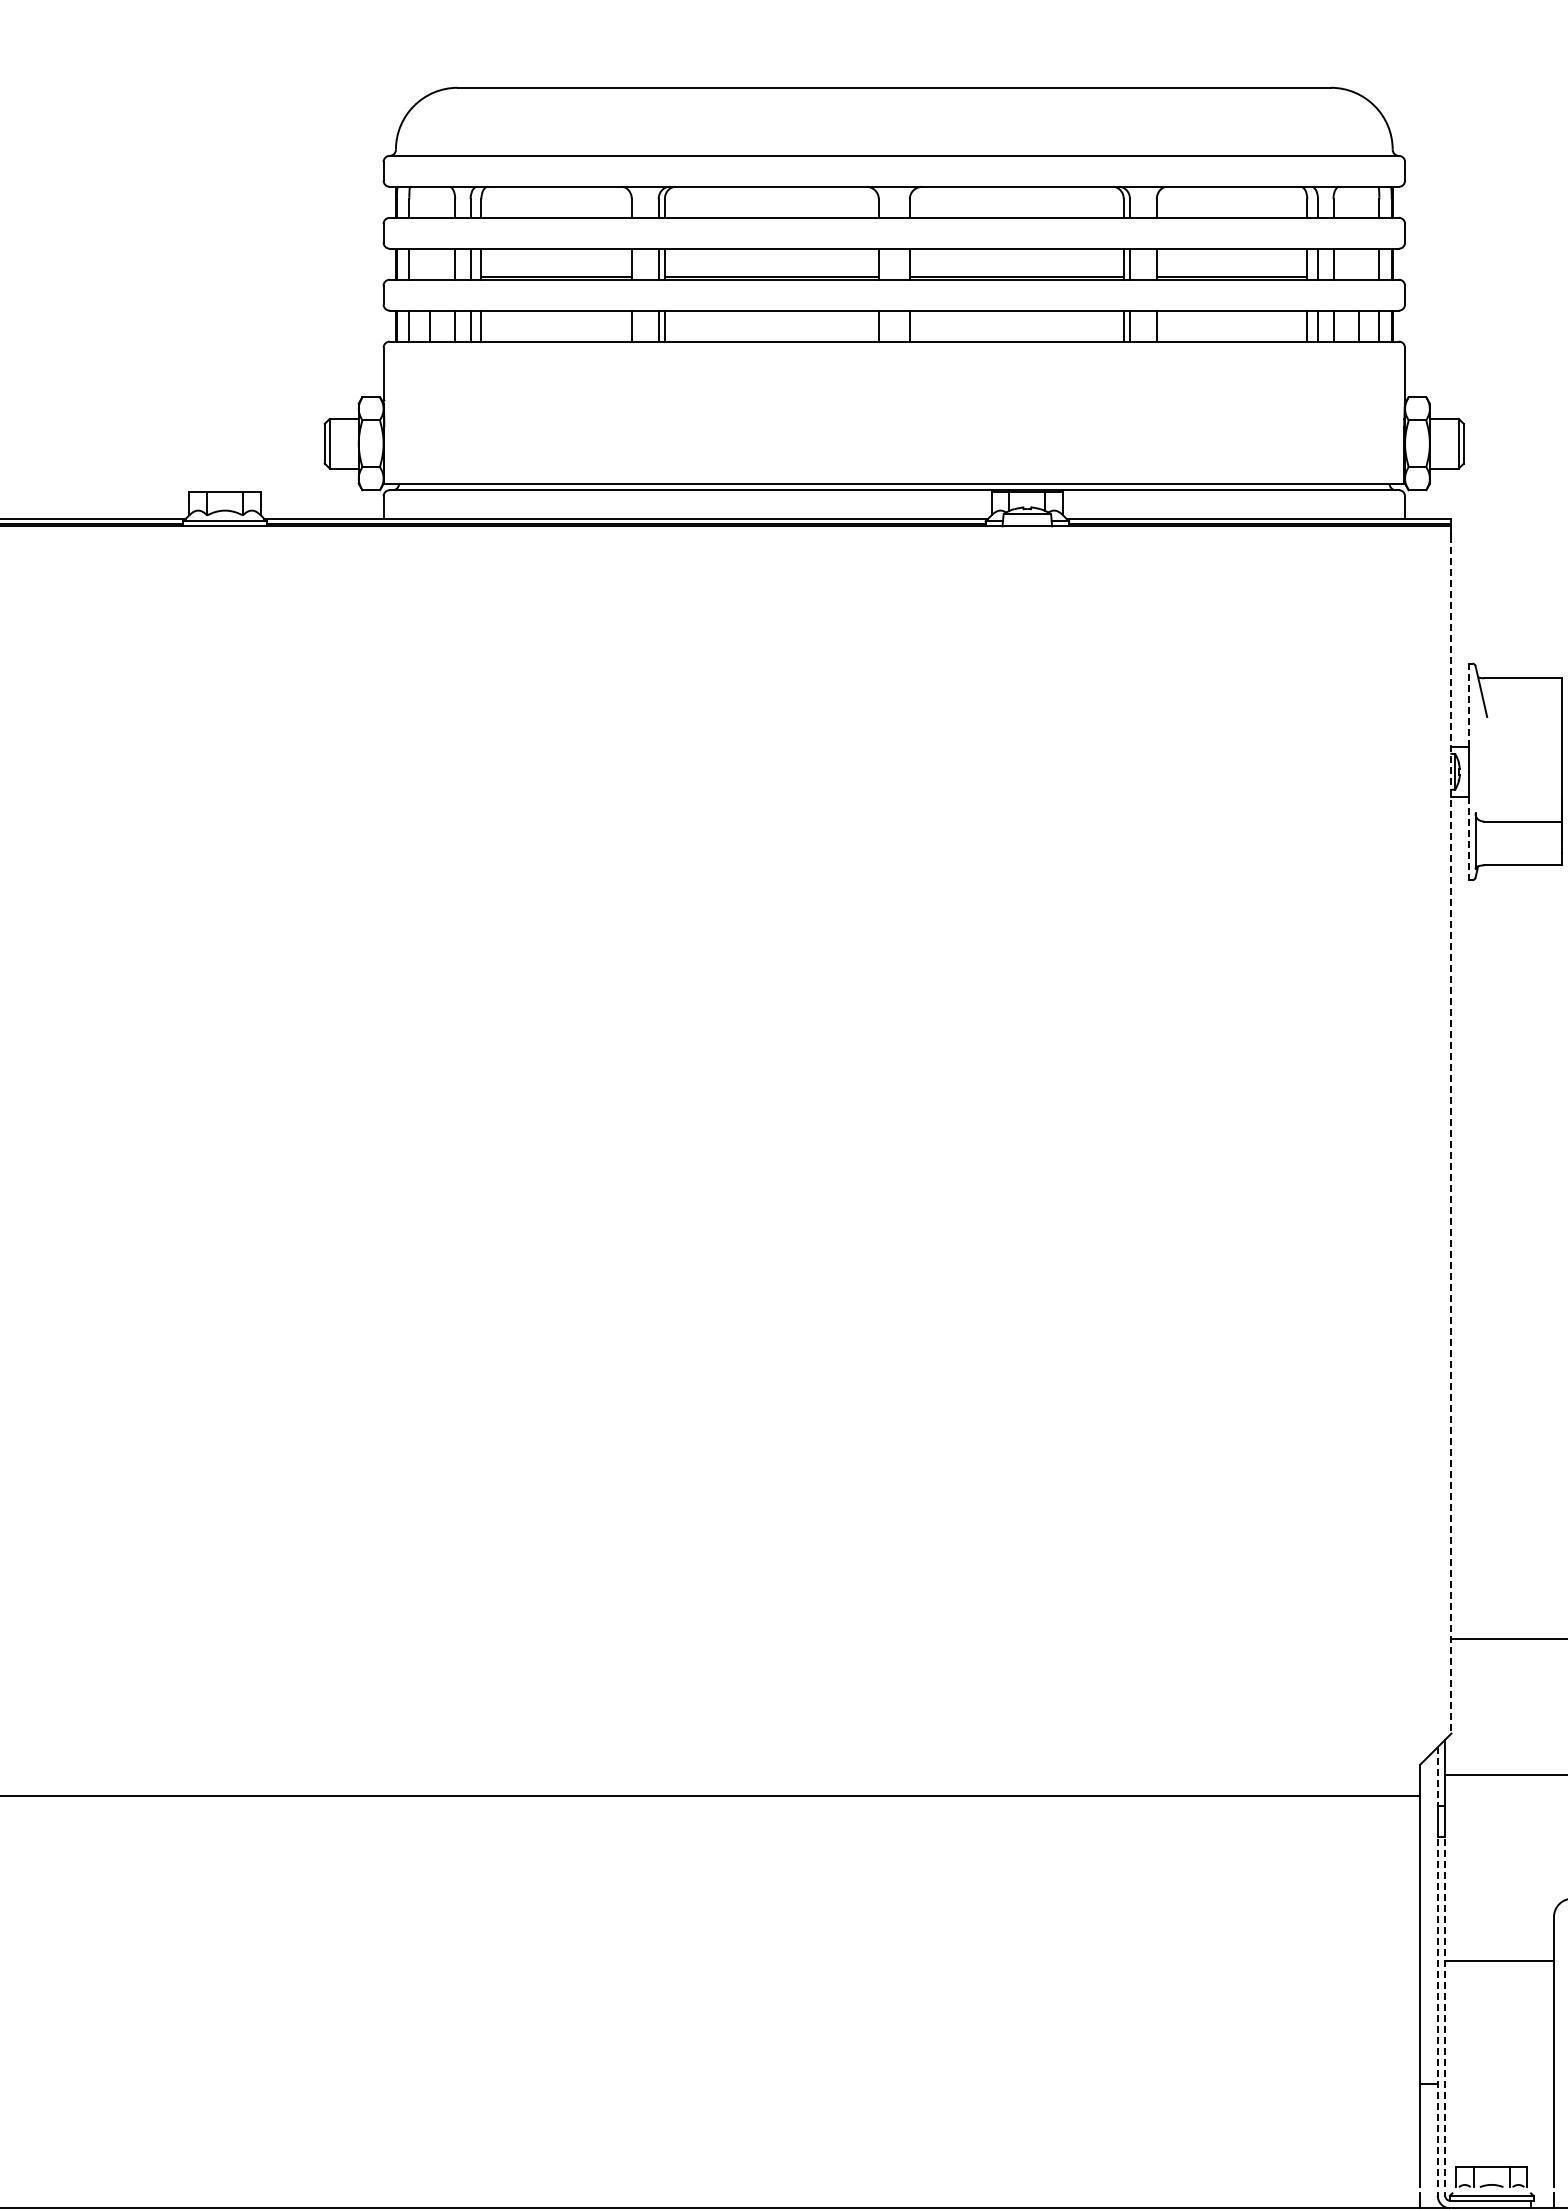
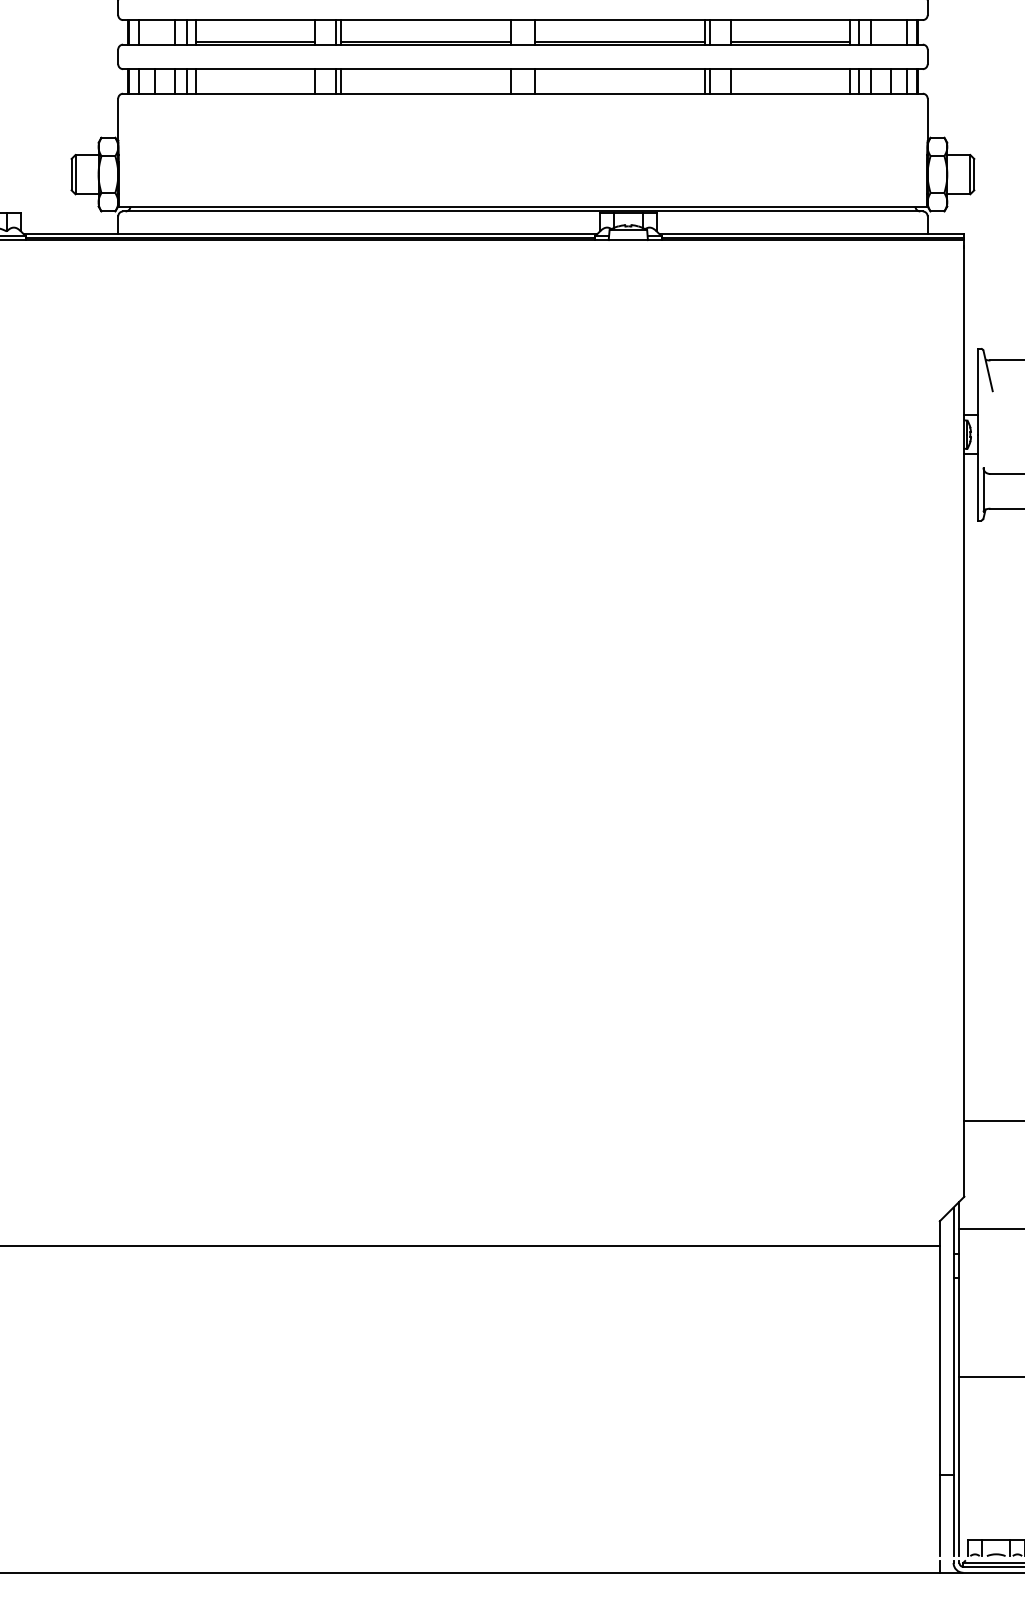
line: (1468, 705) -> (977, 382), dashed -> solid
line: (1468, 838) -> (977, 487), dashed -> solid
line: (1451, 1134) -> (964, 721), dashed -> solid
line: (1437, 1777) -> (953, 1231), dashed -> solid
line: (1437, 2011) -> (953, 1416), dashed -> solid
line: (1445, 2011) -> (959, 1416), dashed -> solid

